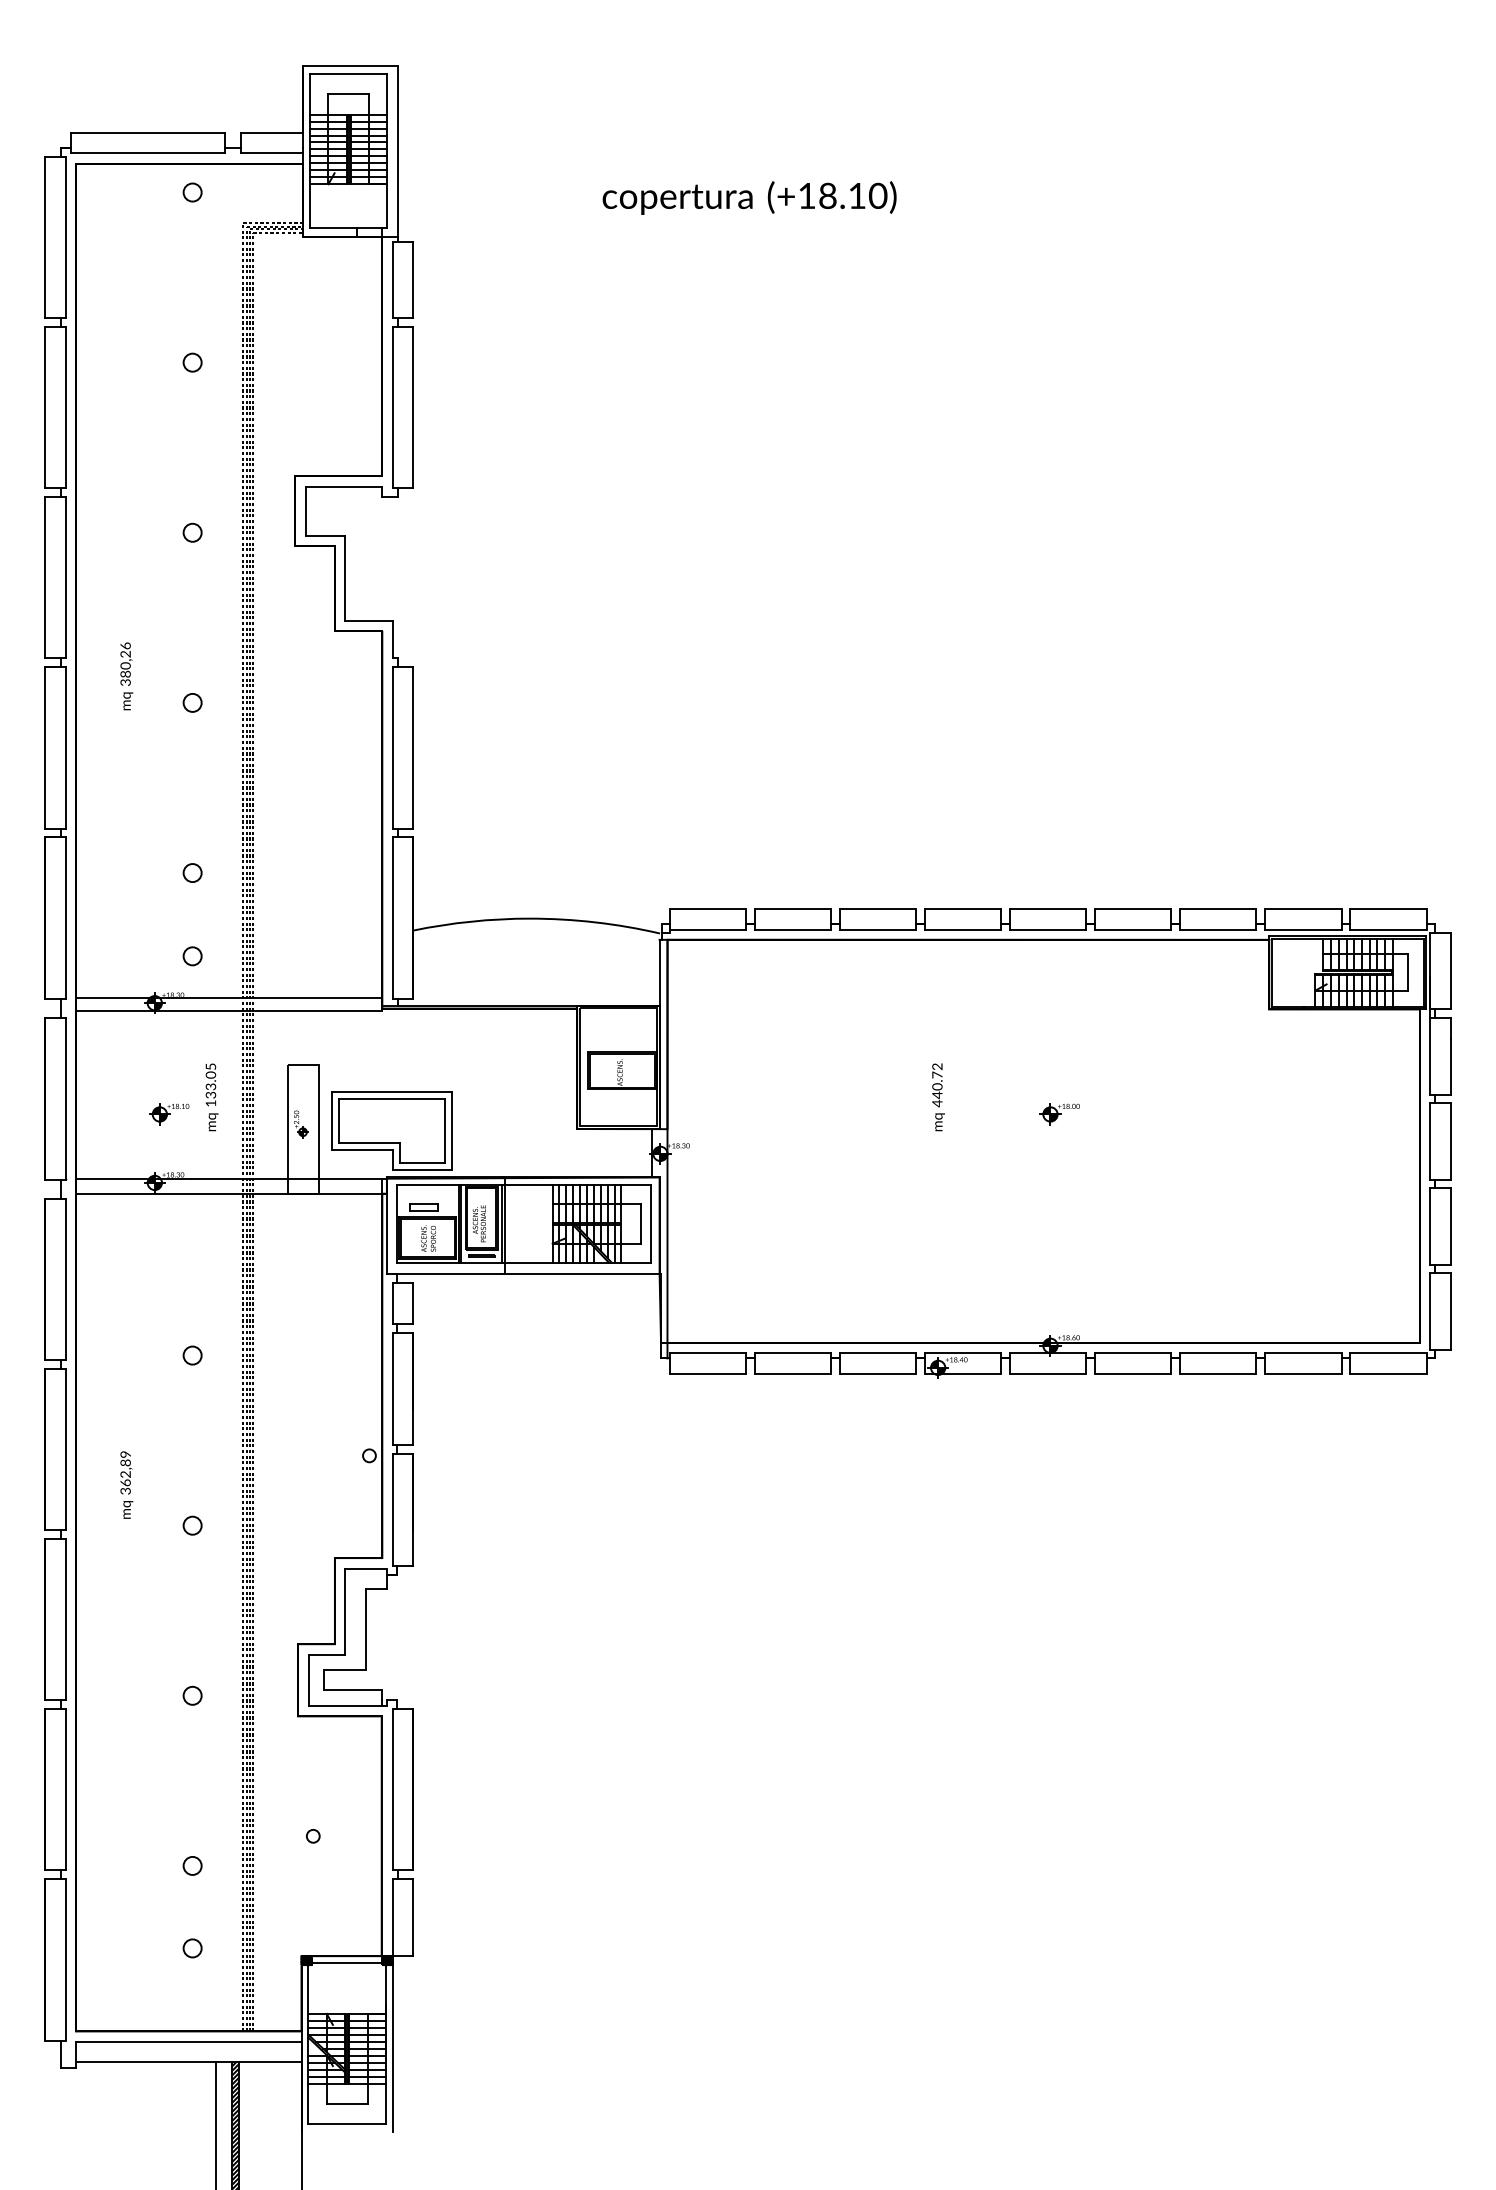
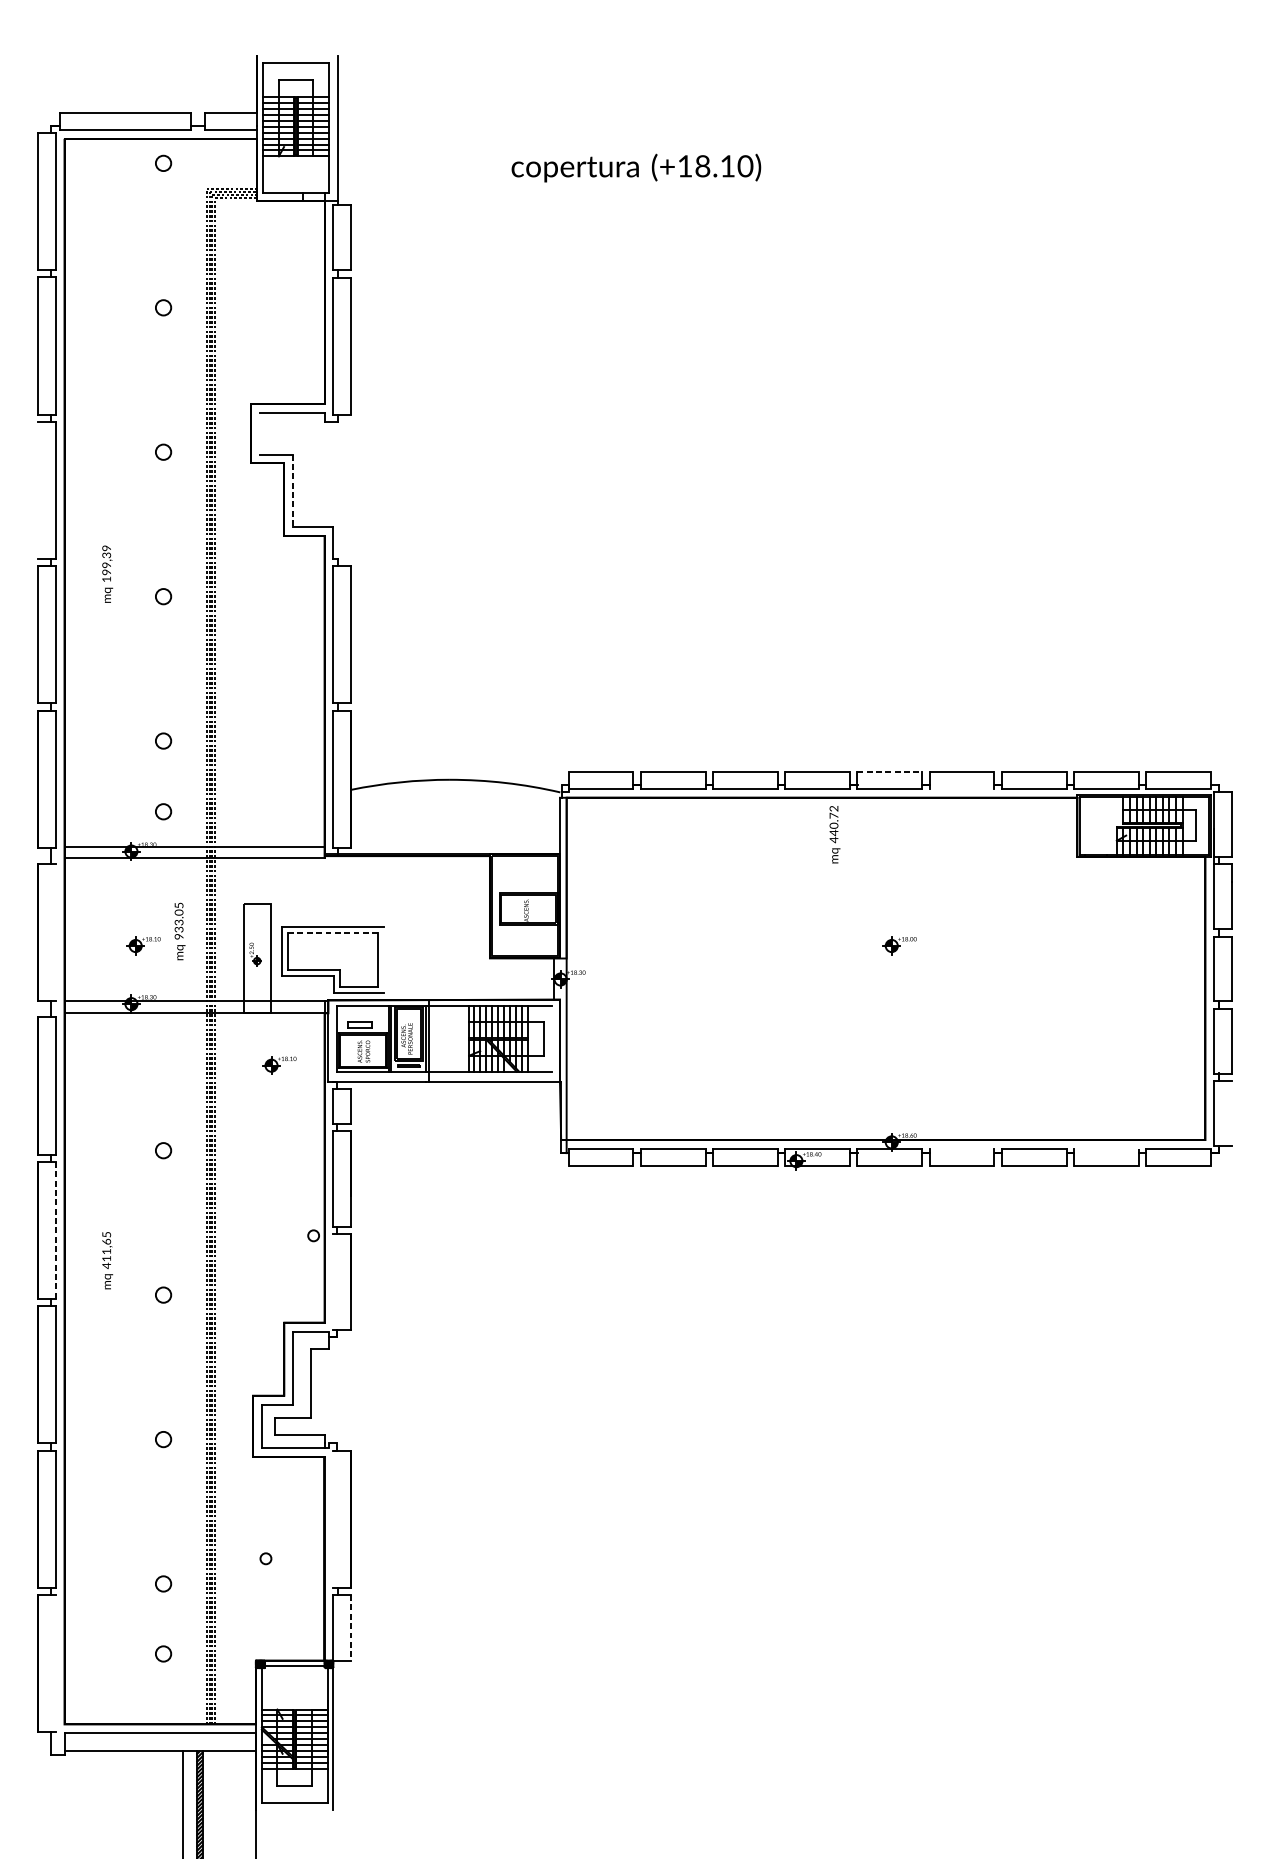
line: (350, 65) -> (297, 55), removed
line: (305, 510) -> (259, 433), removed
line: (45, 577) -> (38, 490), removed
line: (344, 578) -> (292, 491), solid -> dashed
text: (125, 663) -> (106, 563), 380,26 -> 199,39
line: (1048, 908) -> (890, 771), solid -> dashed
line: (1133, 929) -> (962, 789), removed
text: (938, 1097) -> (834, 834), moved
line: (65, 1098) -> (55, 932), removed
line: (392, 1098) -> (333, 932), solid -> dashed
text: (210, 1103) -> (178, 936), 133.05 -> 933.05
line: (452, 1130) -> (384, 959), removed
line: (650, 1223) -> (552, 1038), removed
part: (329, 1255) -> (279, 1065), added
line: (1450, 1311) -> (1231, 1113), removed
line: (1133, 1353) -> (962, 1148), removed
line: (1303, 1353) -> (1106, 1148), removed
line: (65, 1449) -> (55, 1230), solid -> dashed
text: (125, 1473) -> (106, 1250), 362,89 -> 411,65
line: (392, 1509) -> (333, 1281), removed
line: (392, 1789) -> (333, 1519), removed
line: (413, 1917) -> (351, 1627), solid -> dashed
line: (65, 1959) -> (55, 1663), removed

